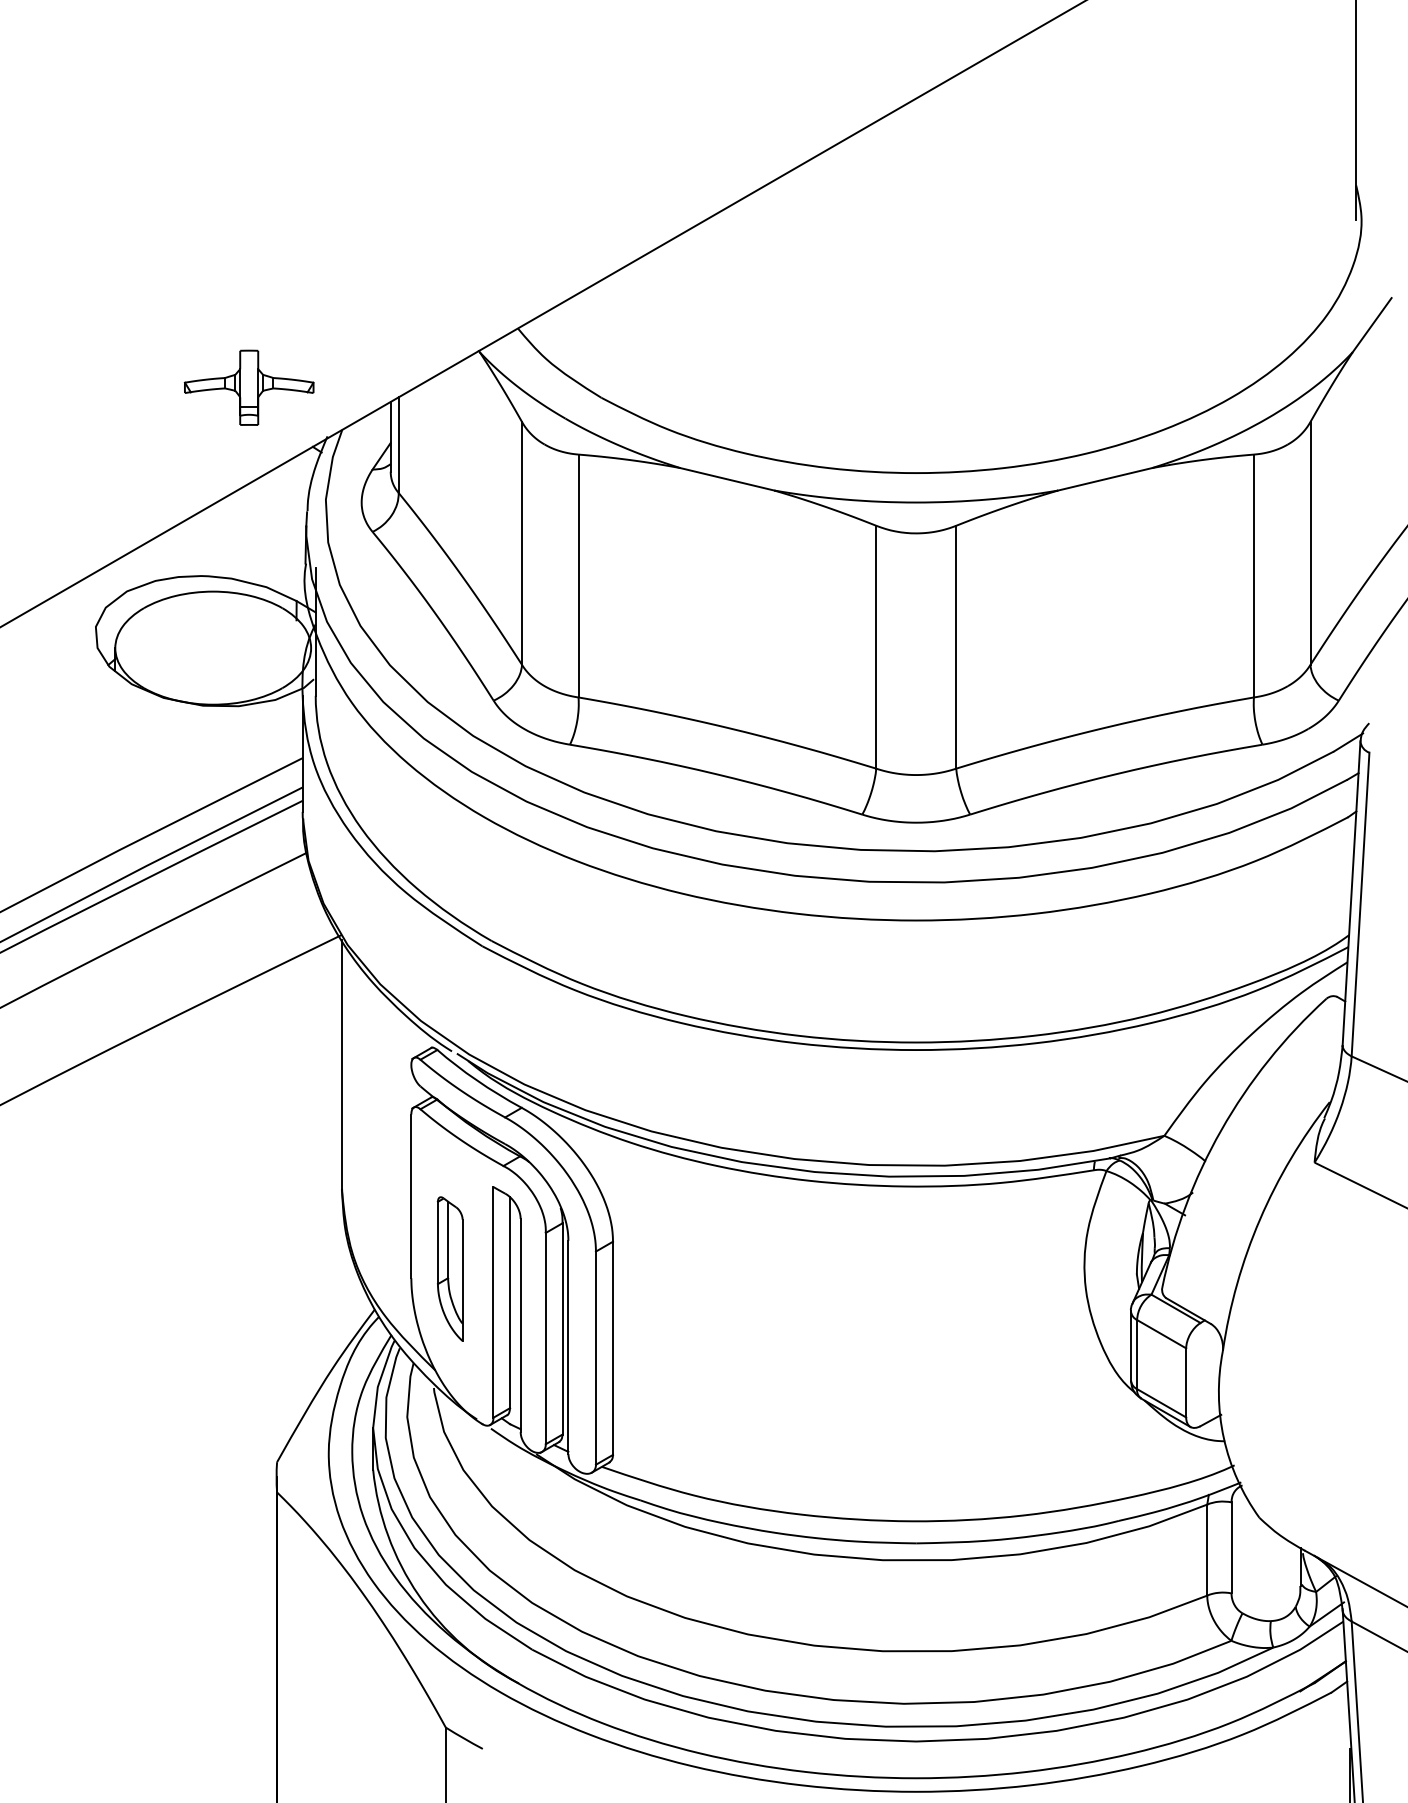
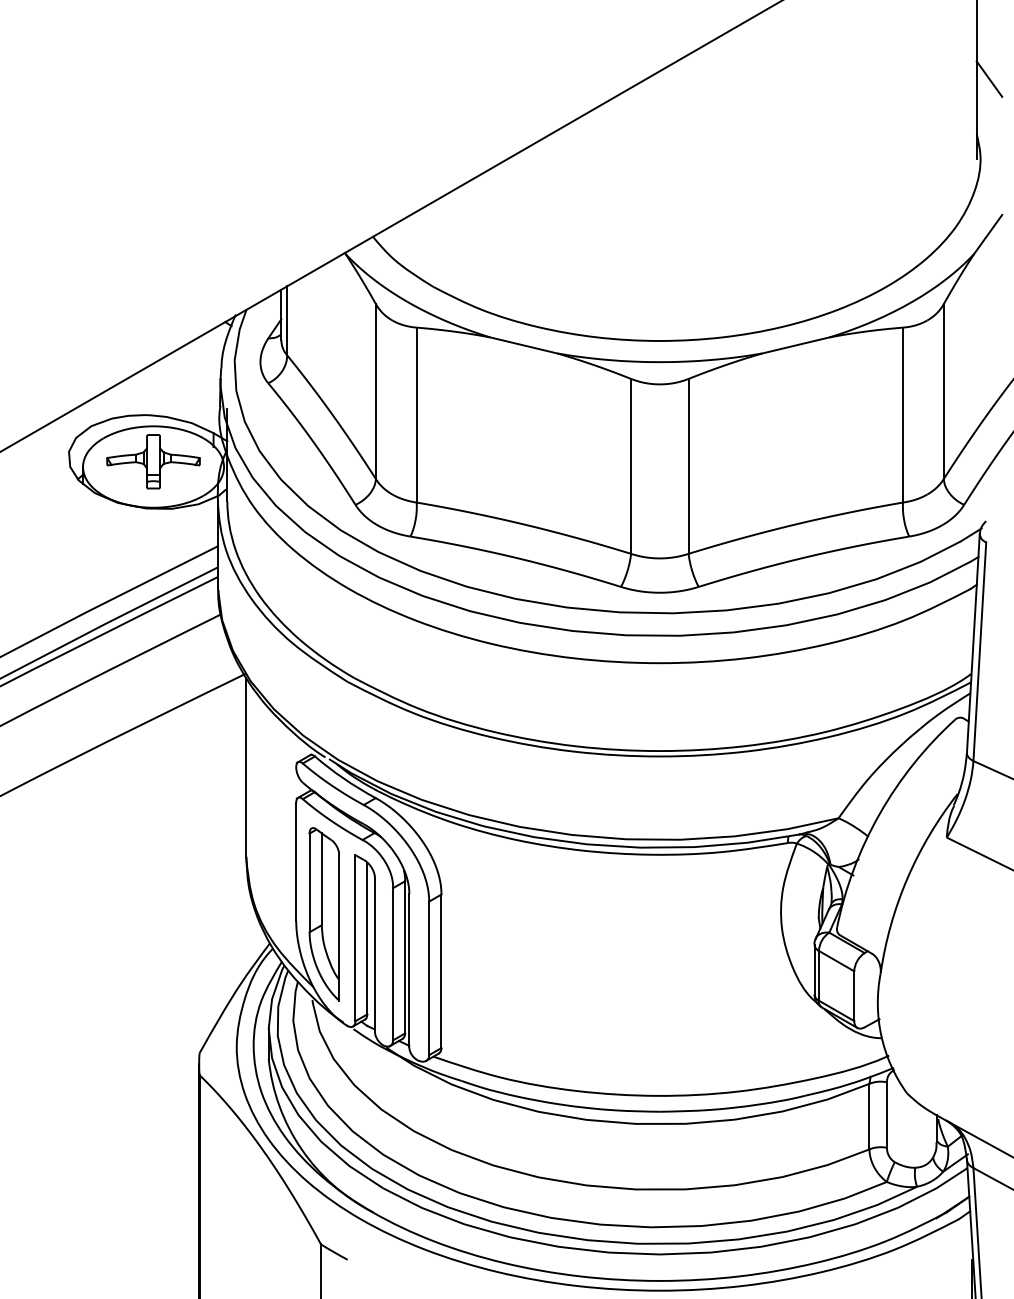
line: (1373, 109) -> (989, 79), added
part: (248, 387) -> (153, 461), moved
part: (449, 1268) -> (323, 913), size x1.67

